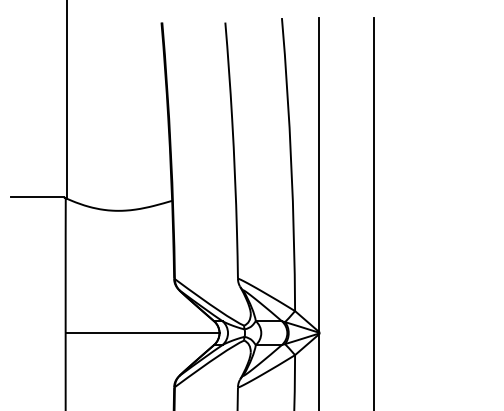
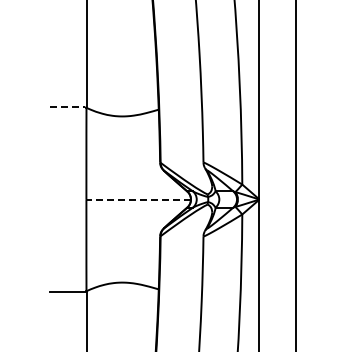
line: (37, 197) -> (67, 107), solid -> dashed
line: (142, 333) -> (138, 199), solid -> dashed

